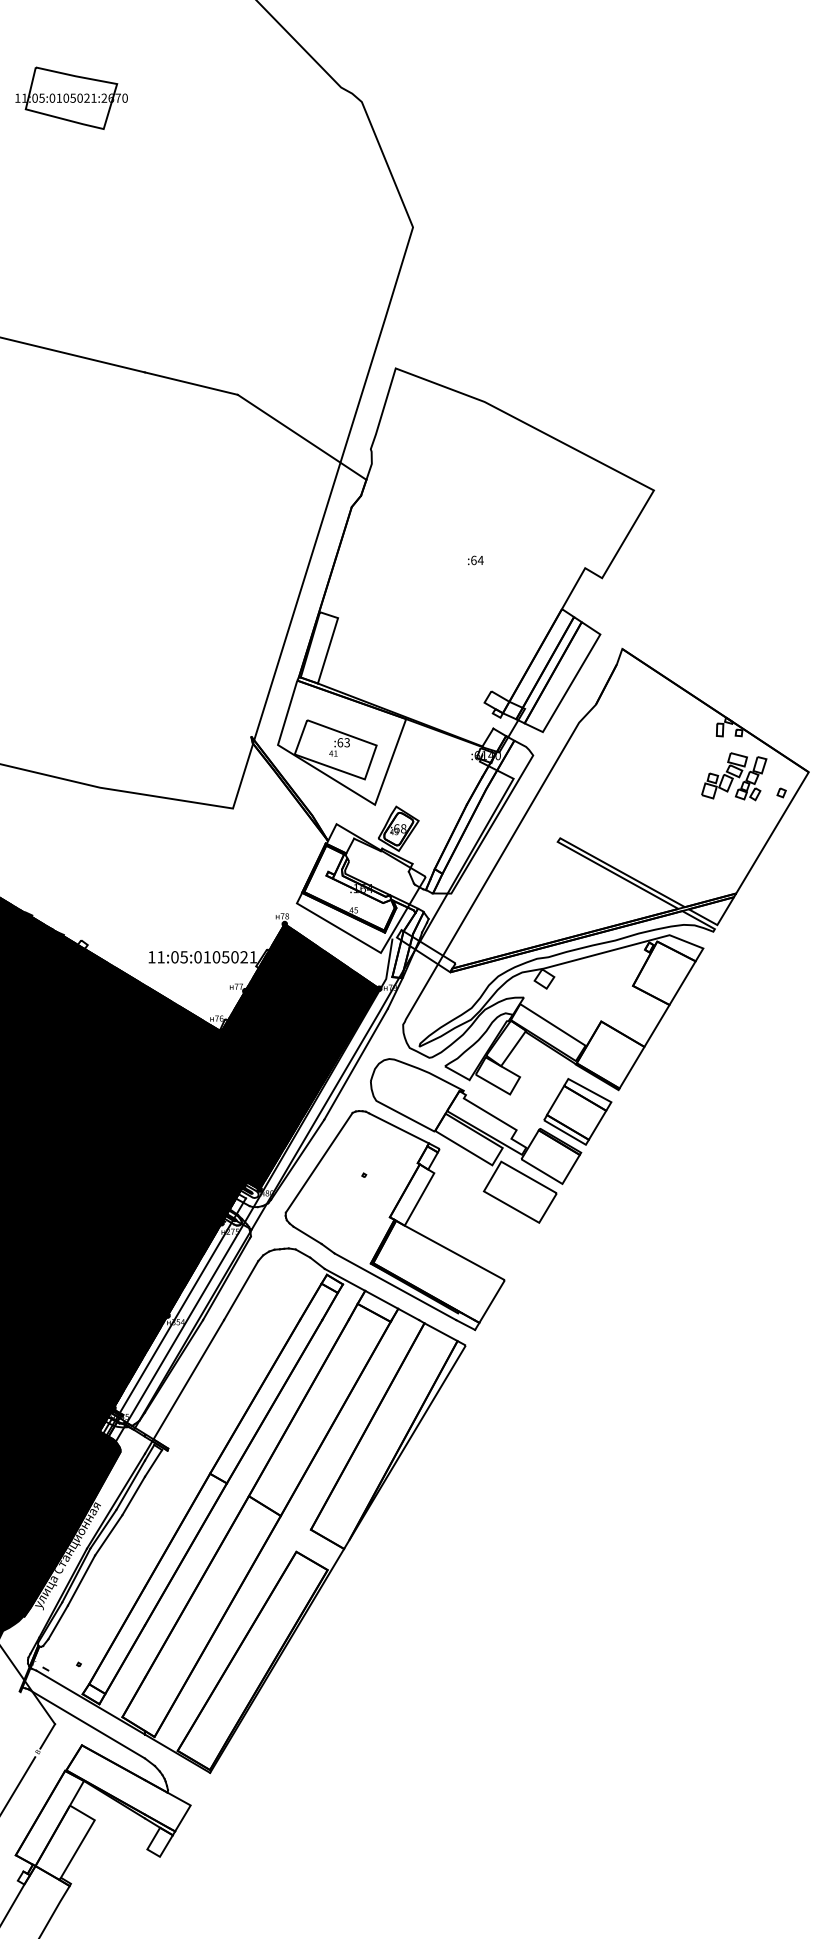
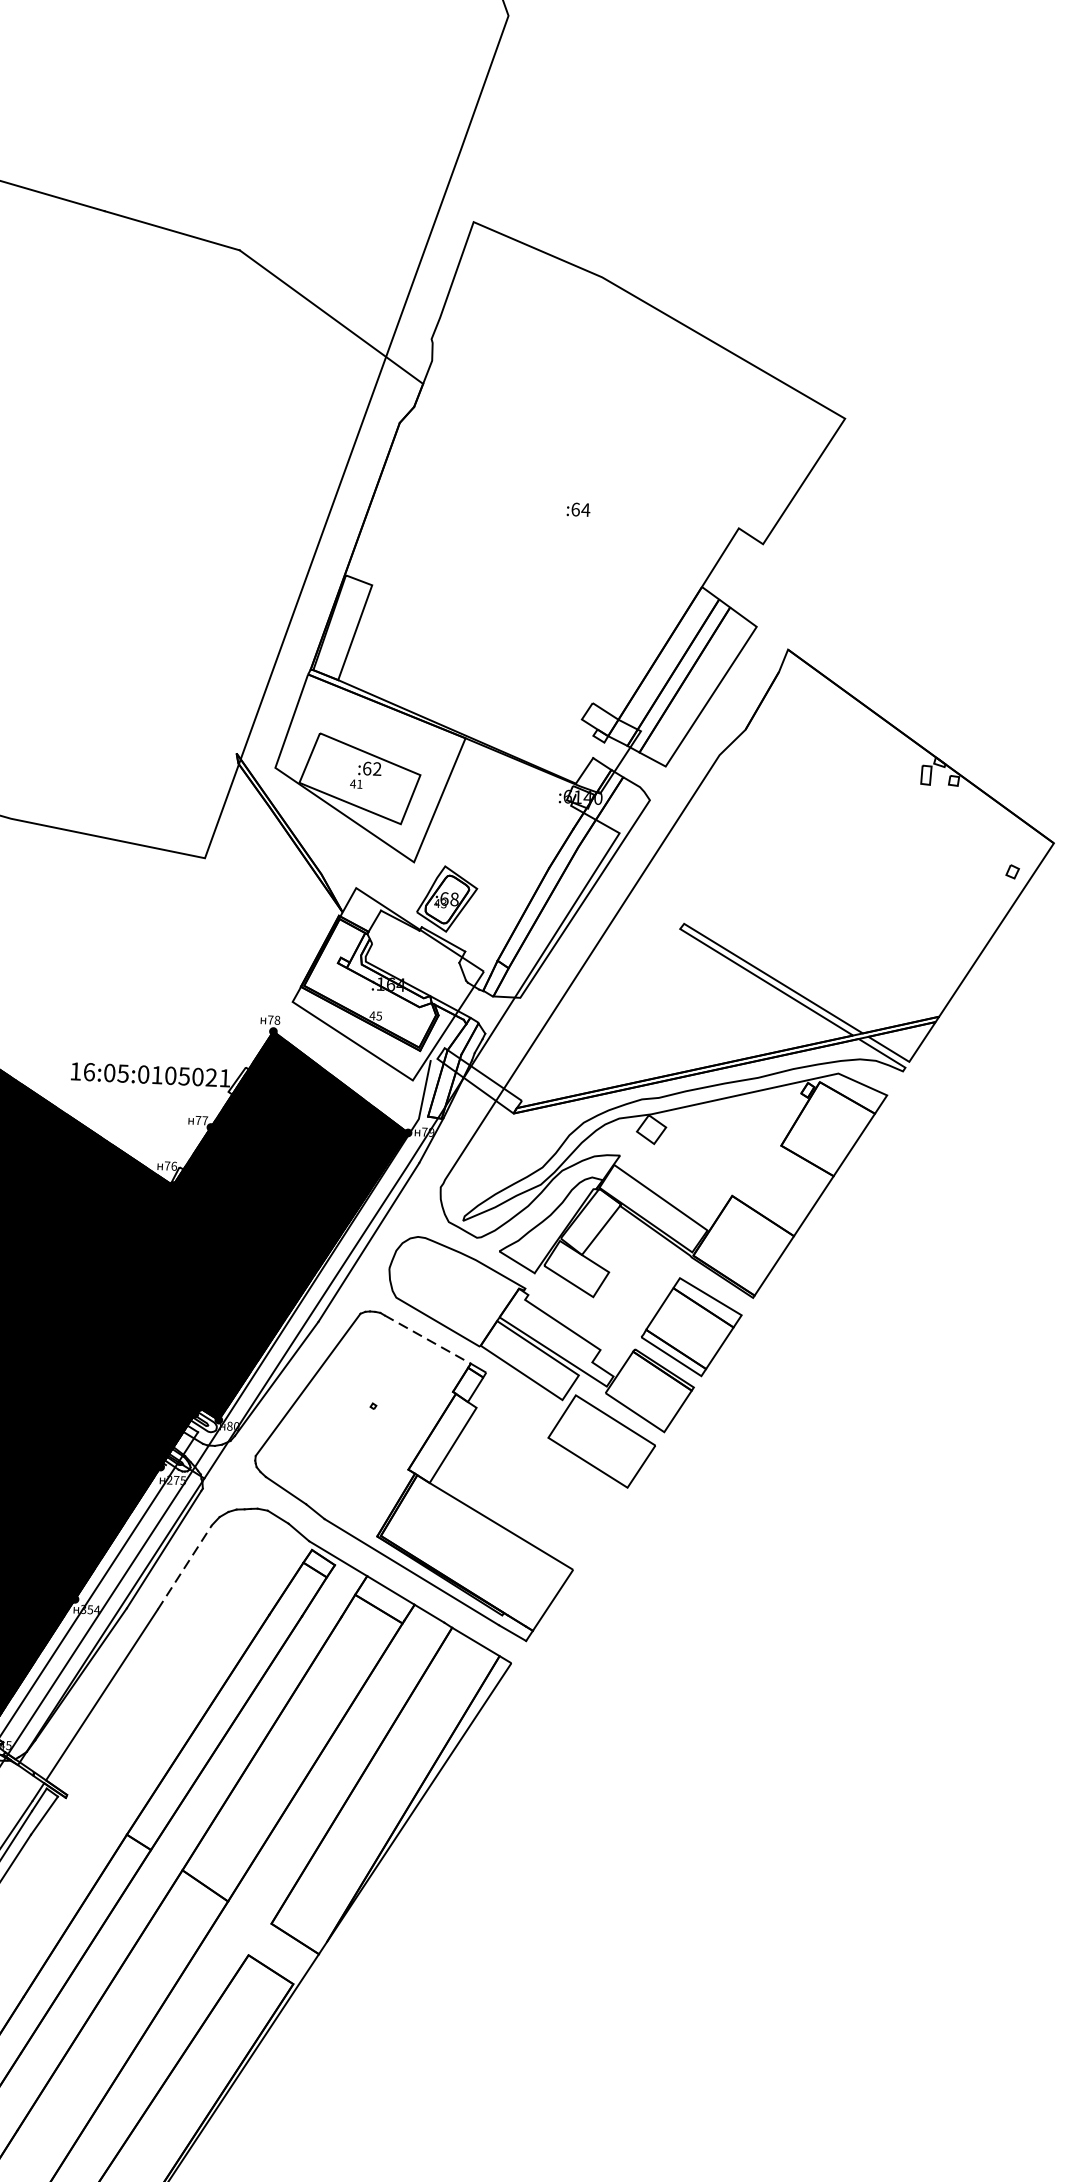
text: (346, 743) -> (376, 770), :63 -> :62
part: (734, 776) -> (944, 844), removed
text: (160, 957) -> (88, 1072), 11:05:0105021 -> 16:05:0105021
line: (399, 1128) -> (428, 1339), solid -> dashed
line: (241, 1290) -> (185, 1567), solid -> dashed

